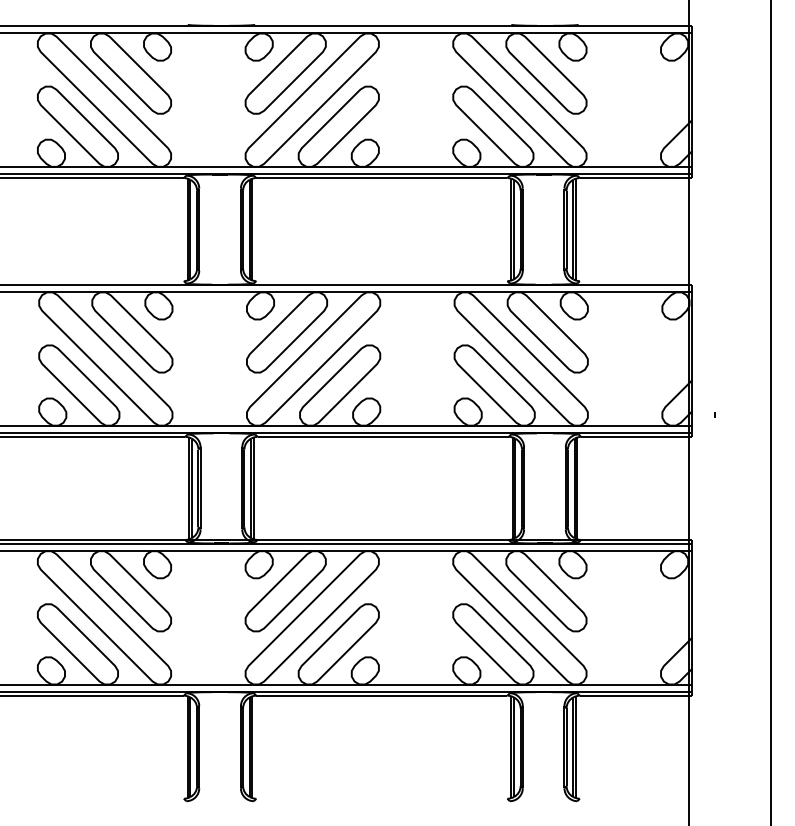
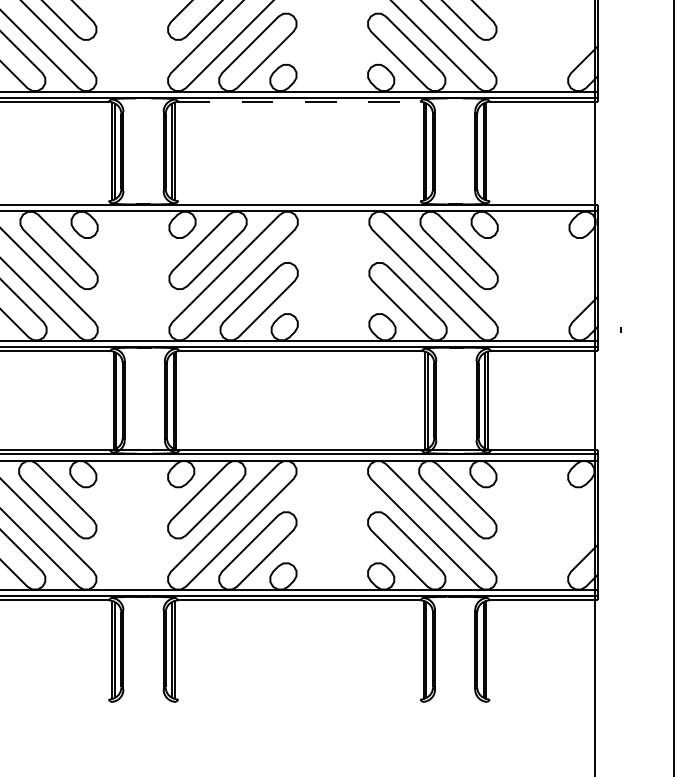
line: (381, 178) -> (299, 102), solid -> dashed

